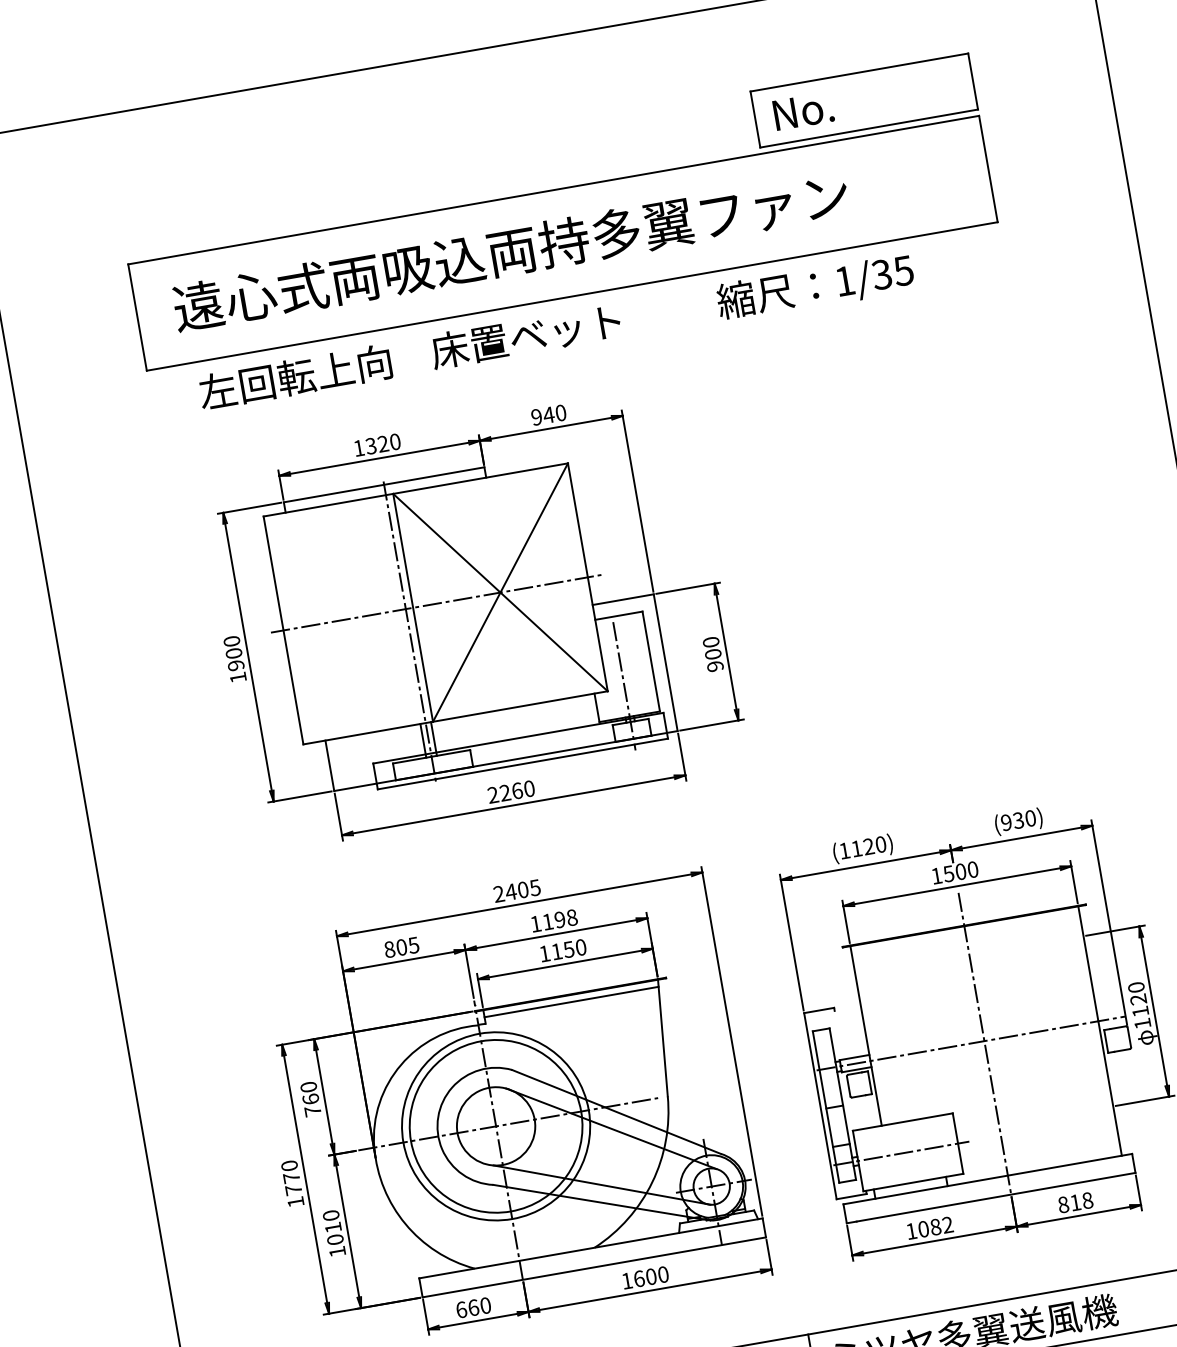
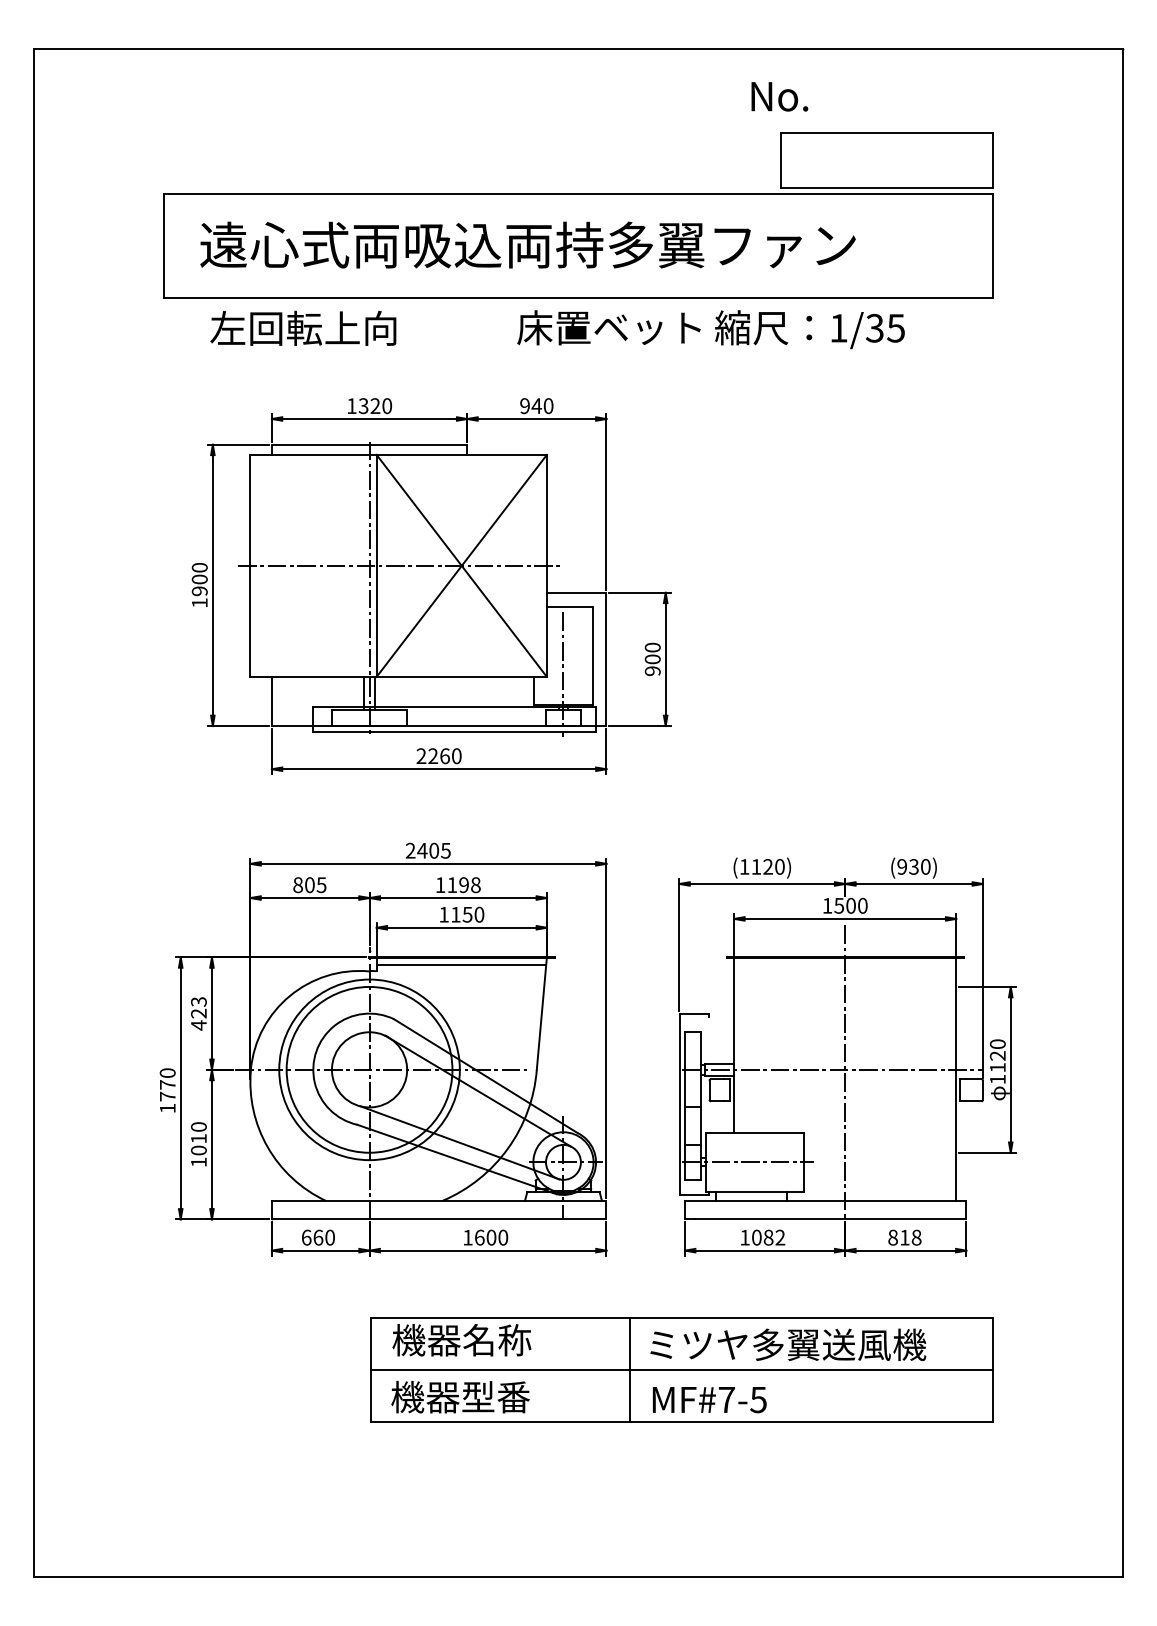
text: (803, 110) -> (779, 96), moved
text: (525, 336) -> (608, 327), moved
text: (310, 1099) -> (198, 1013), 760 -> 423

